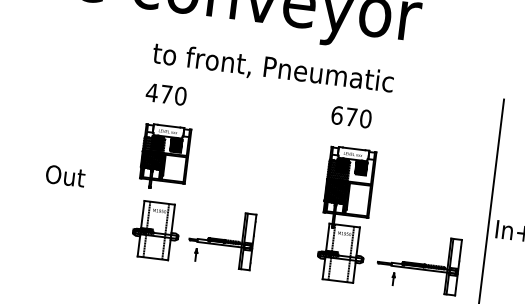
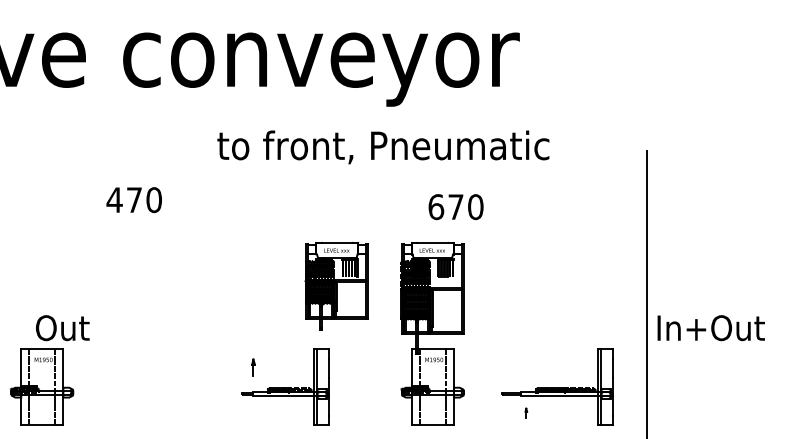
text: (273, 68) -> (383, 147), moved
text: (165, 94) -> (133, 200), moved
text: (351, 117) -> (455, 207), moved
part: (164, 157) -> (336, 286), moved
part: (345, 214) -> (432, 333), moved
part: (155, 230) -> (41, 386), moved
part: (196, 254) -> (253, 367), moved
part: (393, 279) -> (526, 413), size x0.6

